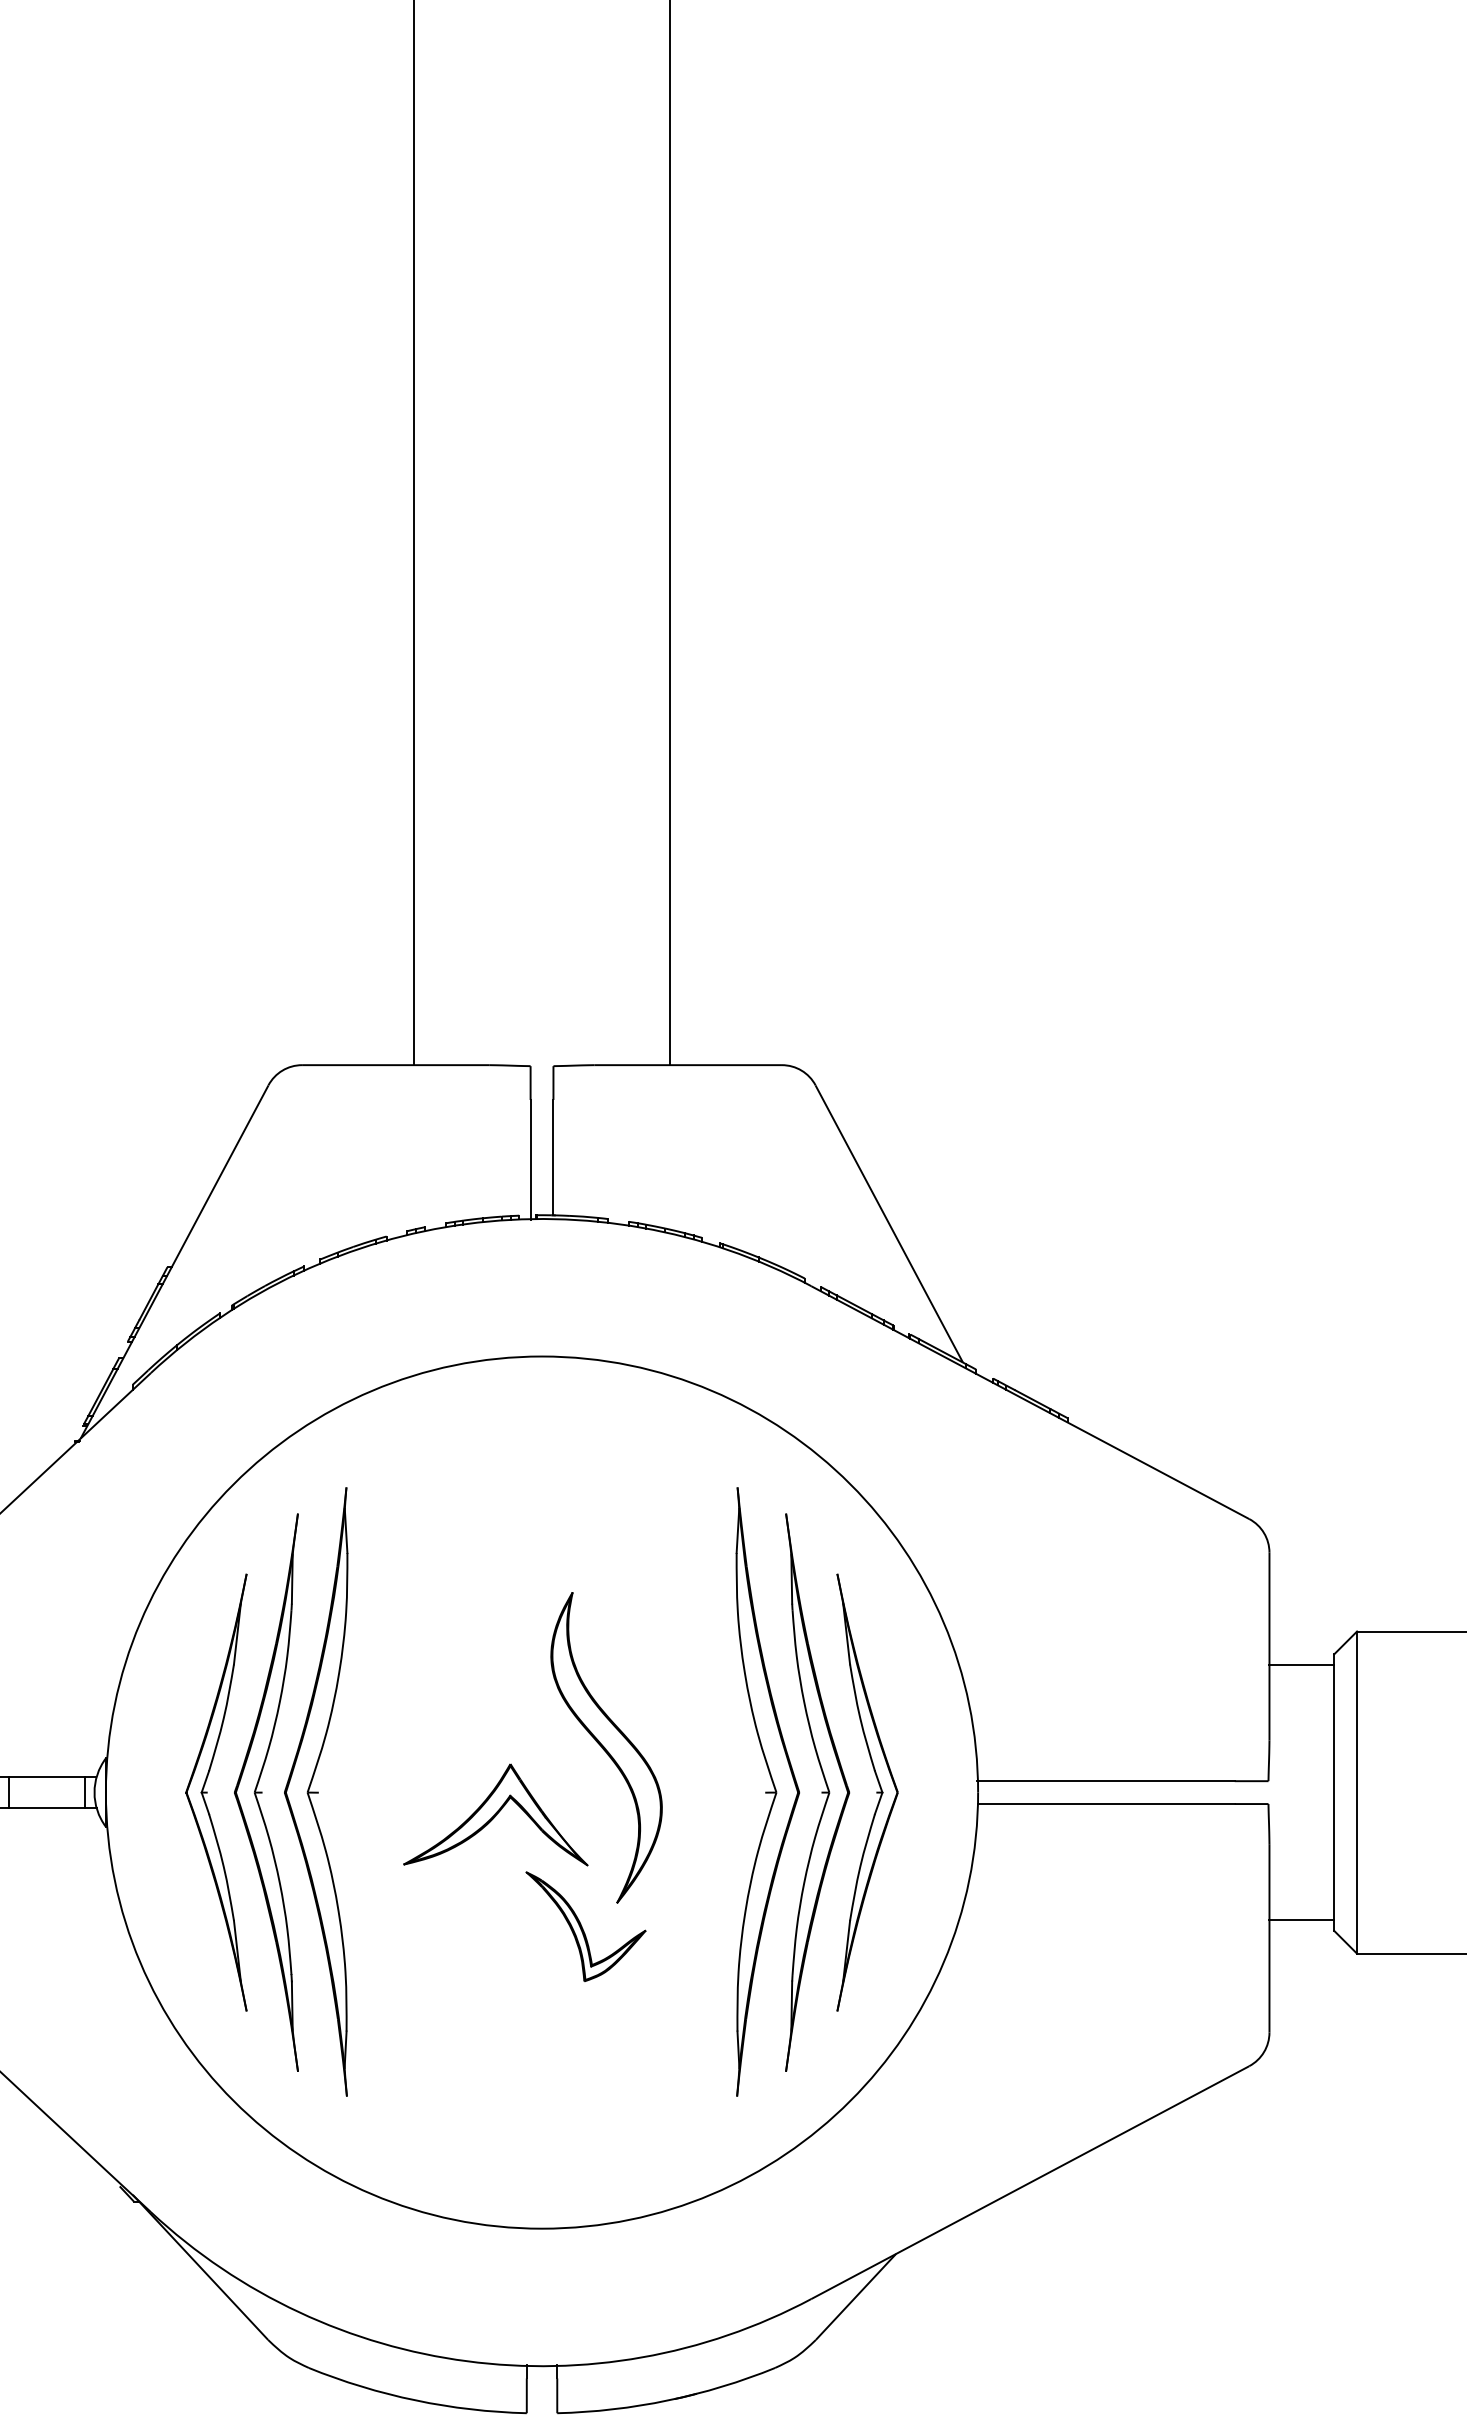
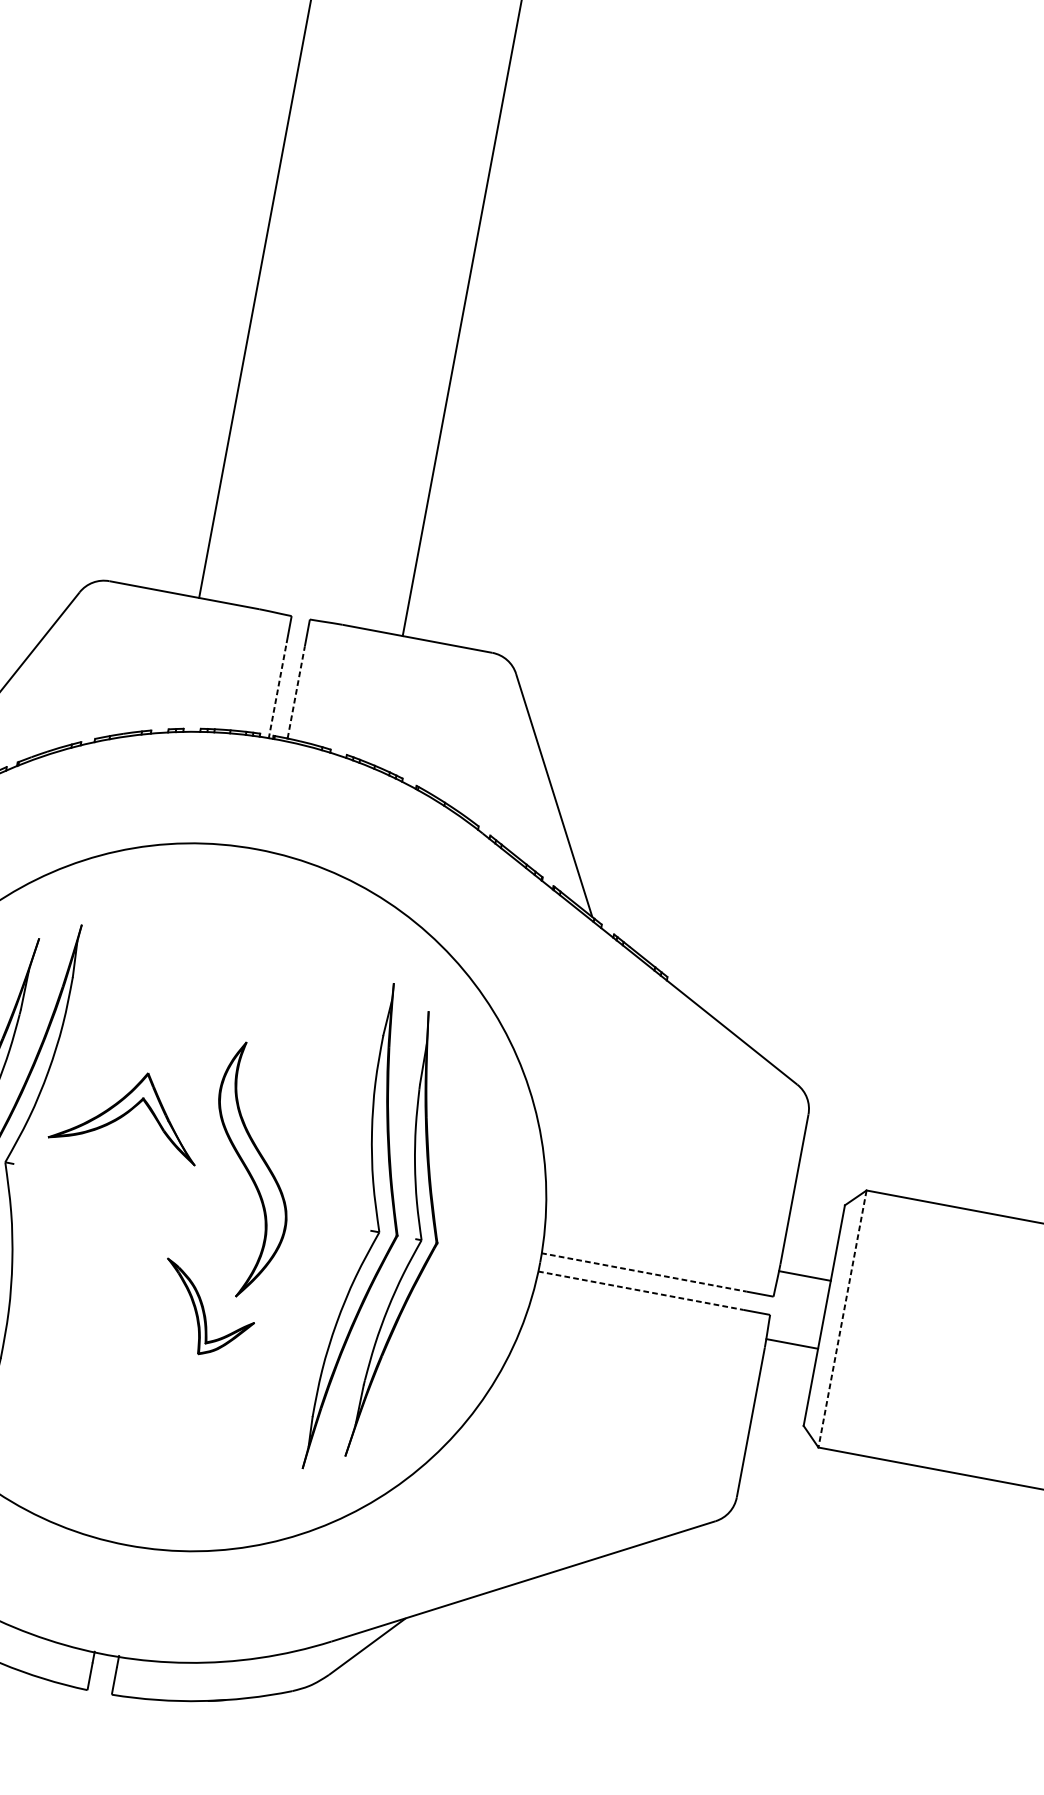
line: (553, 1157) -> (296, 692), solid -> dashed
line: (530, 1159) -> (277, 690), solid -> dashed
line: (1301, 1665) -> (804, 1276), moved
line: (1105, 1781) -> (643, 1272), solid -> dashed
part: (876, 1792) -> (459, 1247), removed
line: (1357, 1793) -> (842, 1319), solid -> dashed
line: (1106, 1804) -> (640, 1291), solid -> dashed
part: (495, 1814) -> (128, 1111), moved
line: (1301, 1920) -> (791, 1344), moved

